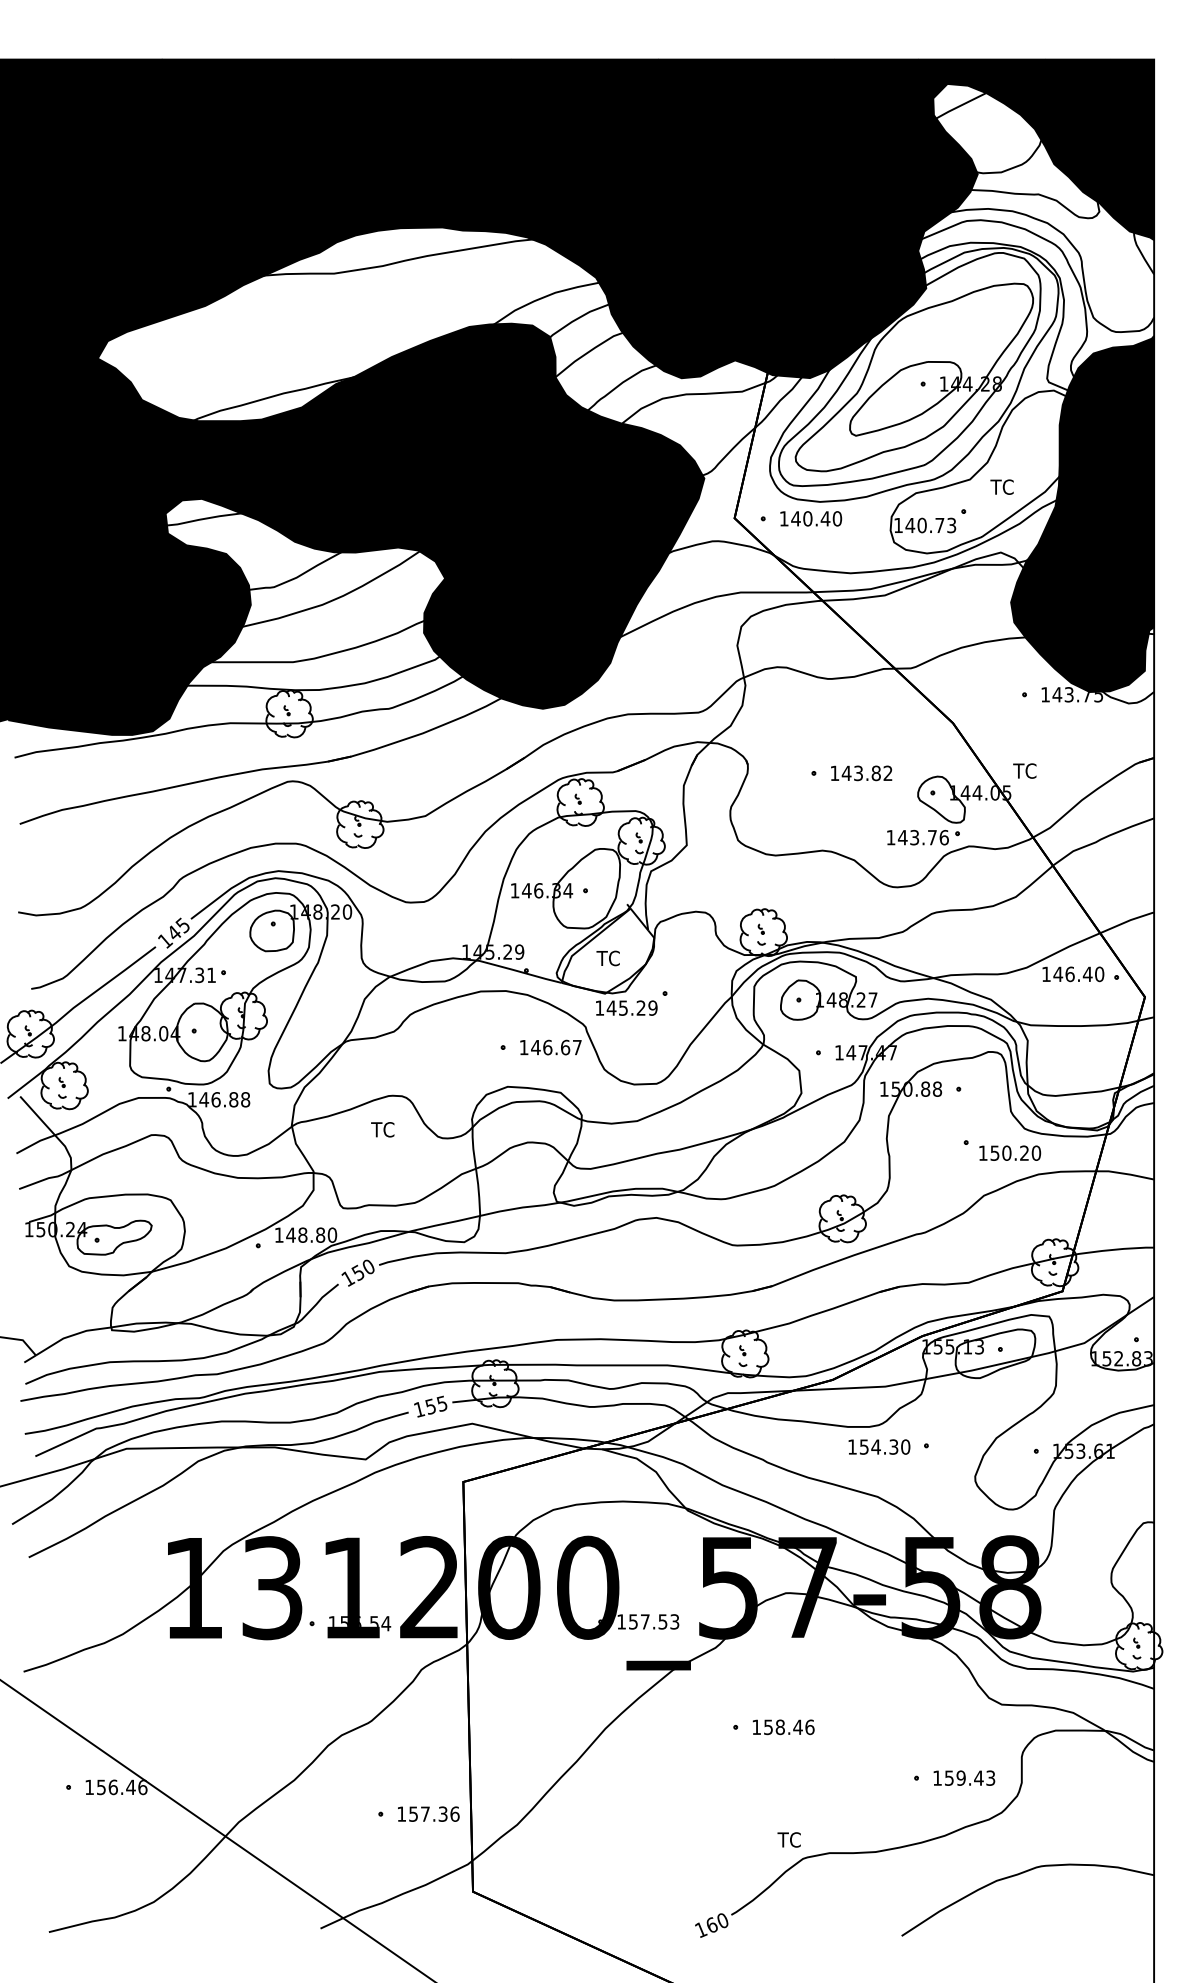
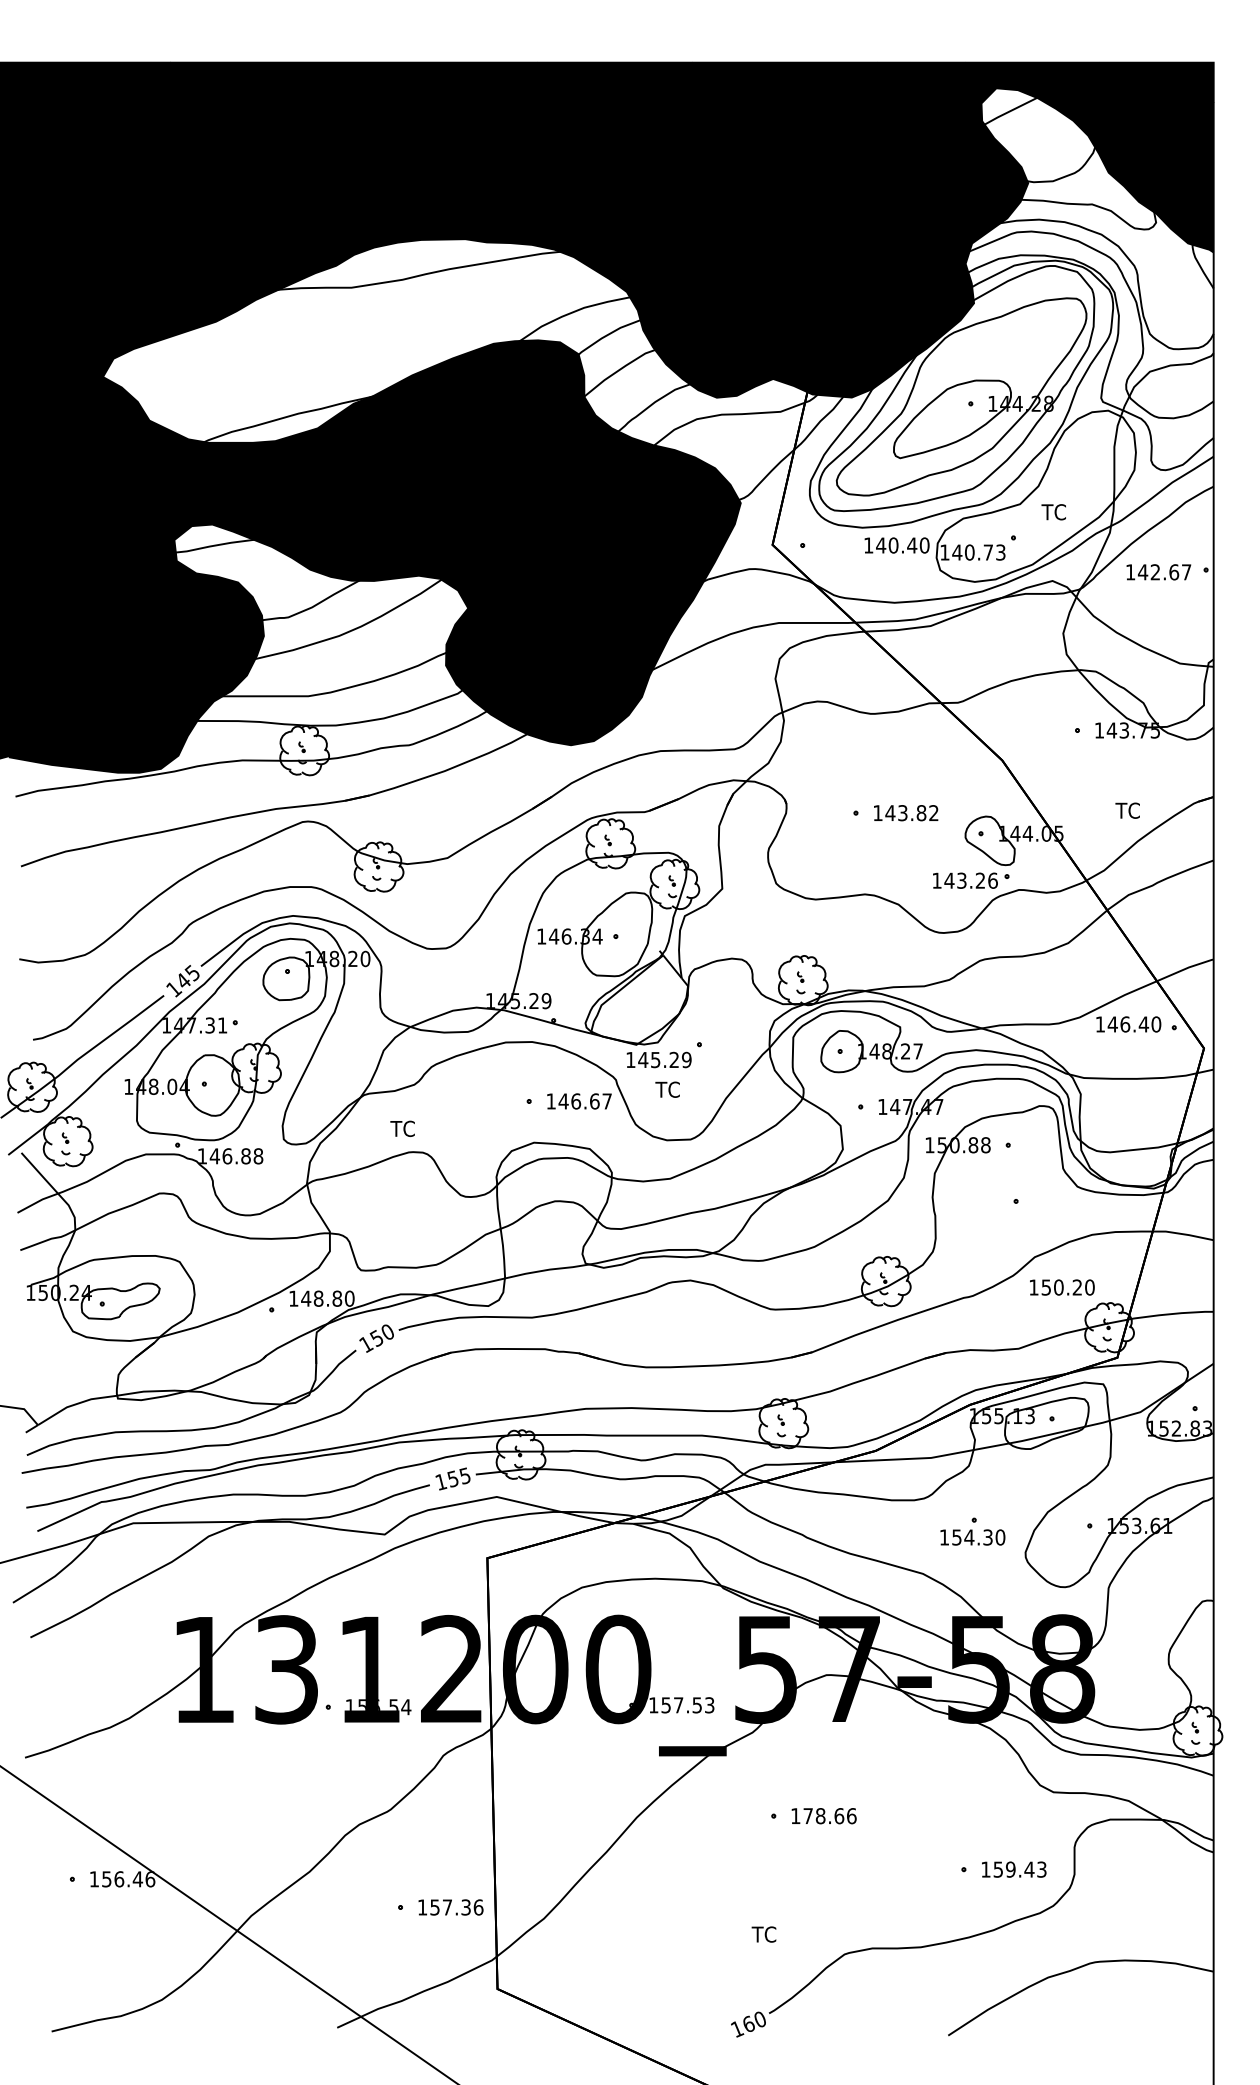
fill: (1082, 514) -> (1138, 540), removed
text: (810, 518) -> (896, 545), moved
text: (1024, 770) -> (1127, 810), moved
text: (932, 837) -> (980, 880), 143.76 -> 143.26
text: (608, 958) -> (667, 1089), moved
text: (382, 1129) -> (402, 1128), moved
text: (1010, 1153) -> (1062, 1287), moved
text: (879, 1447) -> (972, 1537), moved
text: (783, 1727) -> (823, 1816), 158.46 -> 178.66
text: (788, 1839) -> (763, 1934), moved

